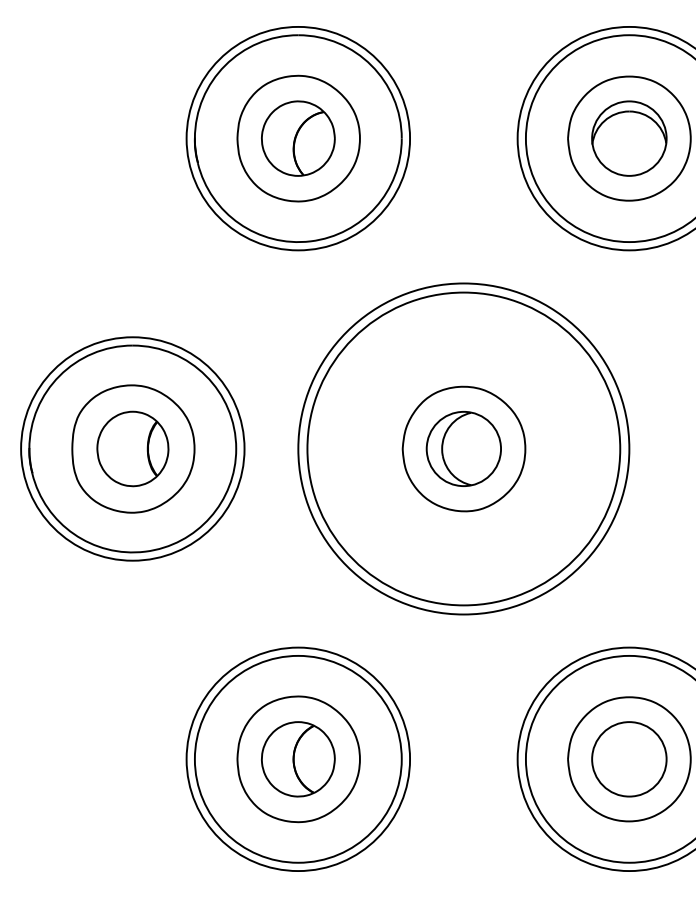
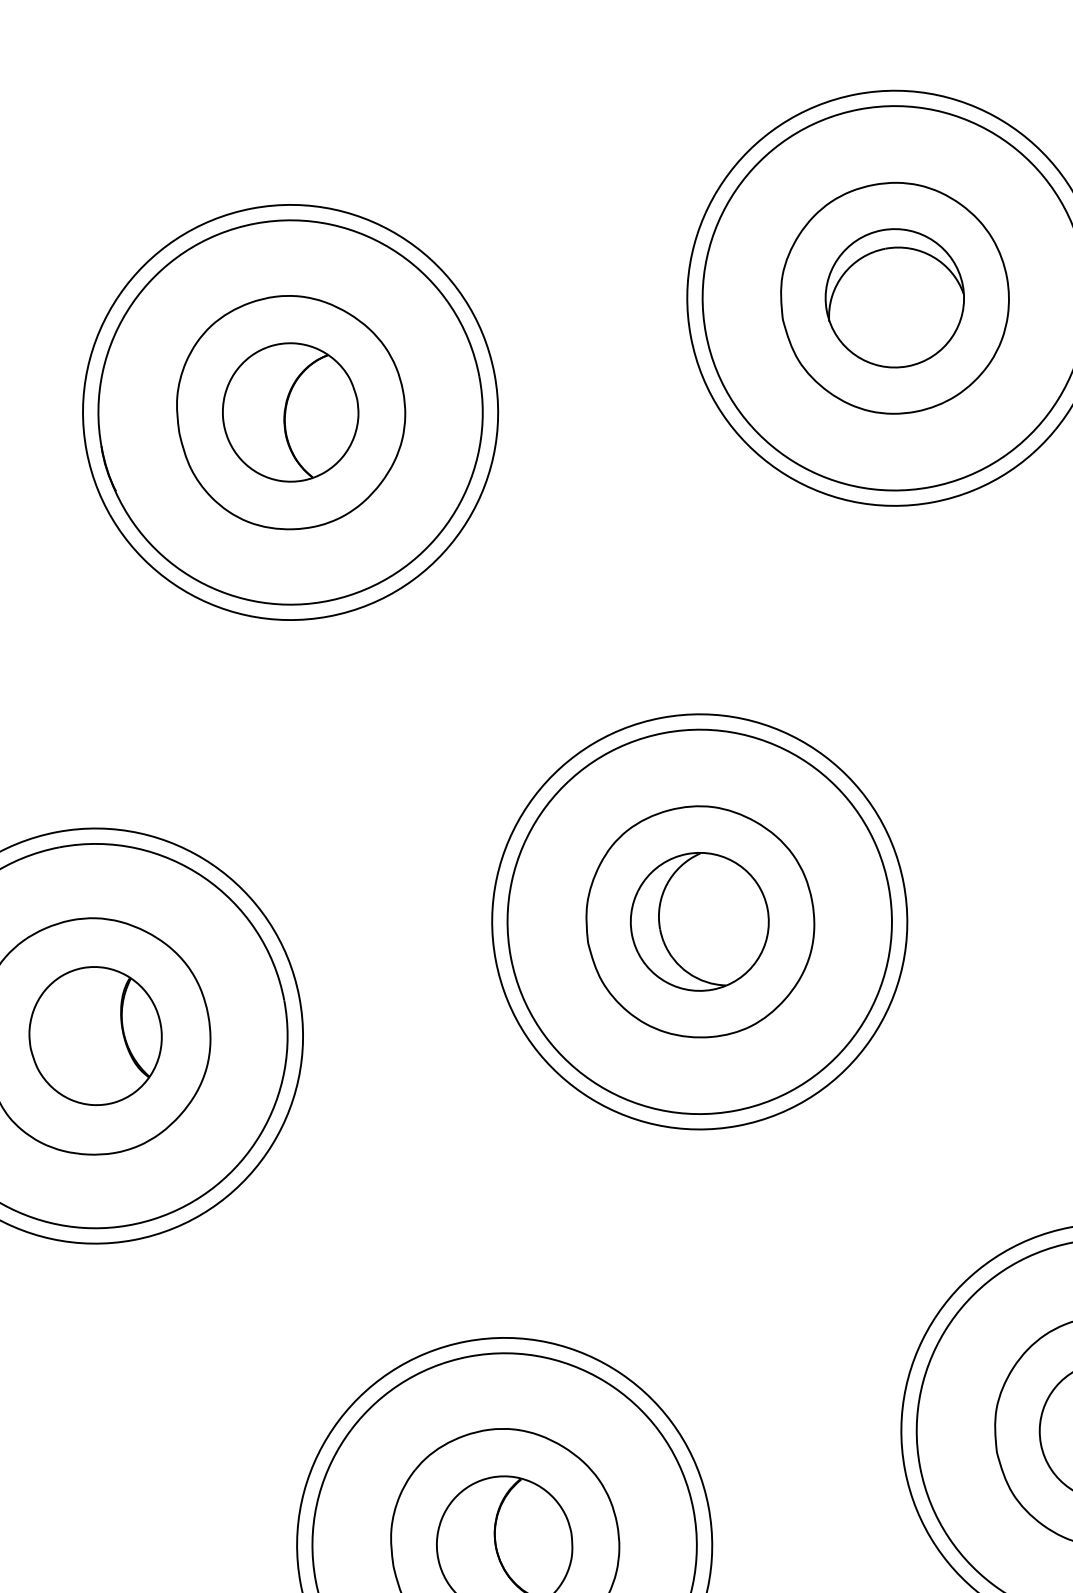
circle: (463, 448) -> (698, 921), size x0.62
circle: (463, 448) -> (698, 921), size x0.71

